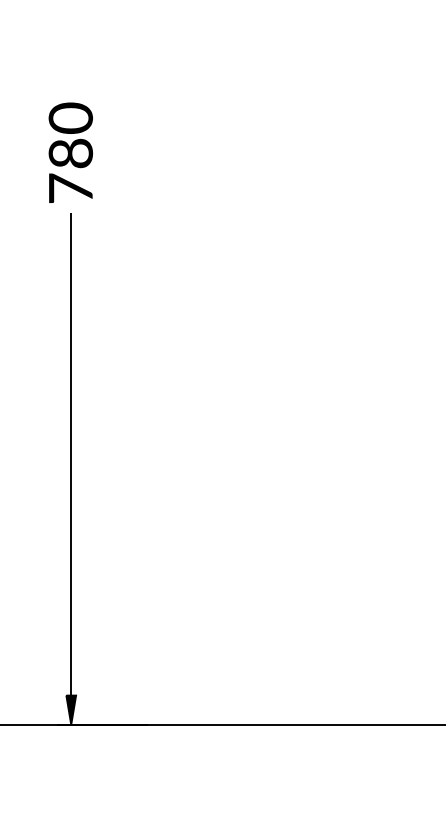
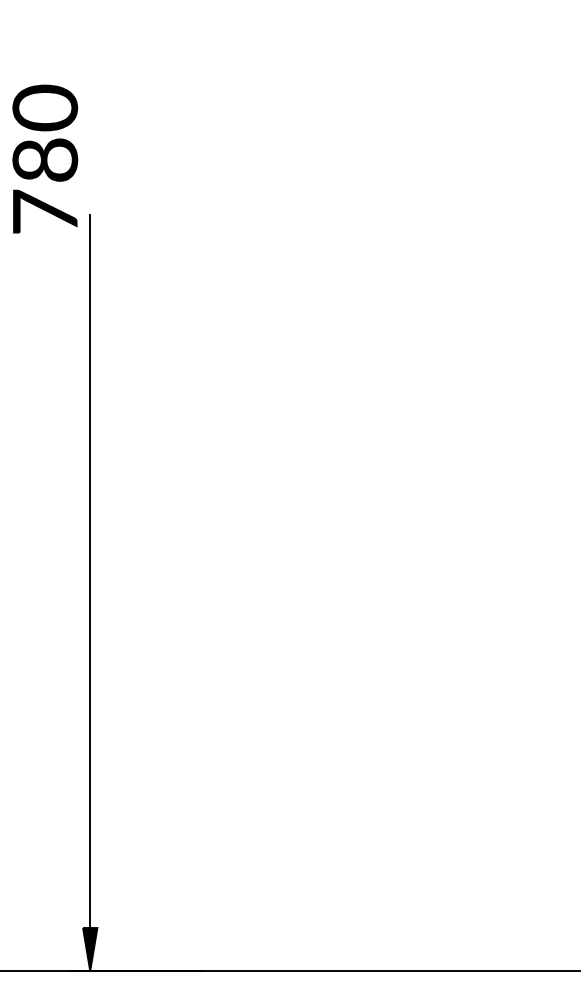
text: (70, 152) -> (44, 158), moved

